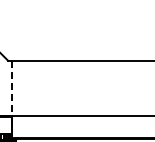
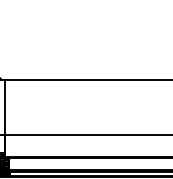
line: (12, 88) -> (5, 107), dashed -> solid

